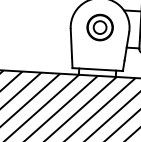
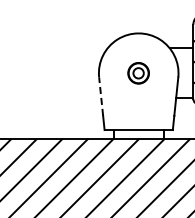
part: (99, 27) -> (138, 73), size x0.6
line: (71, 43) -> (101, 96), solid -> dashed

